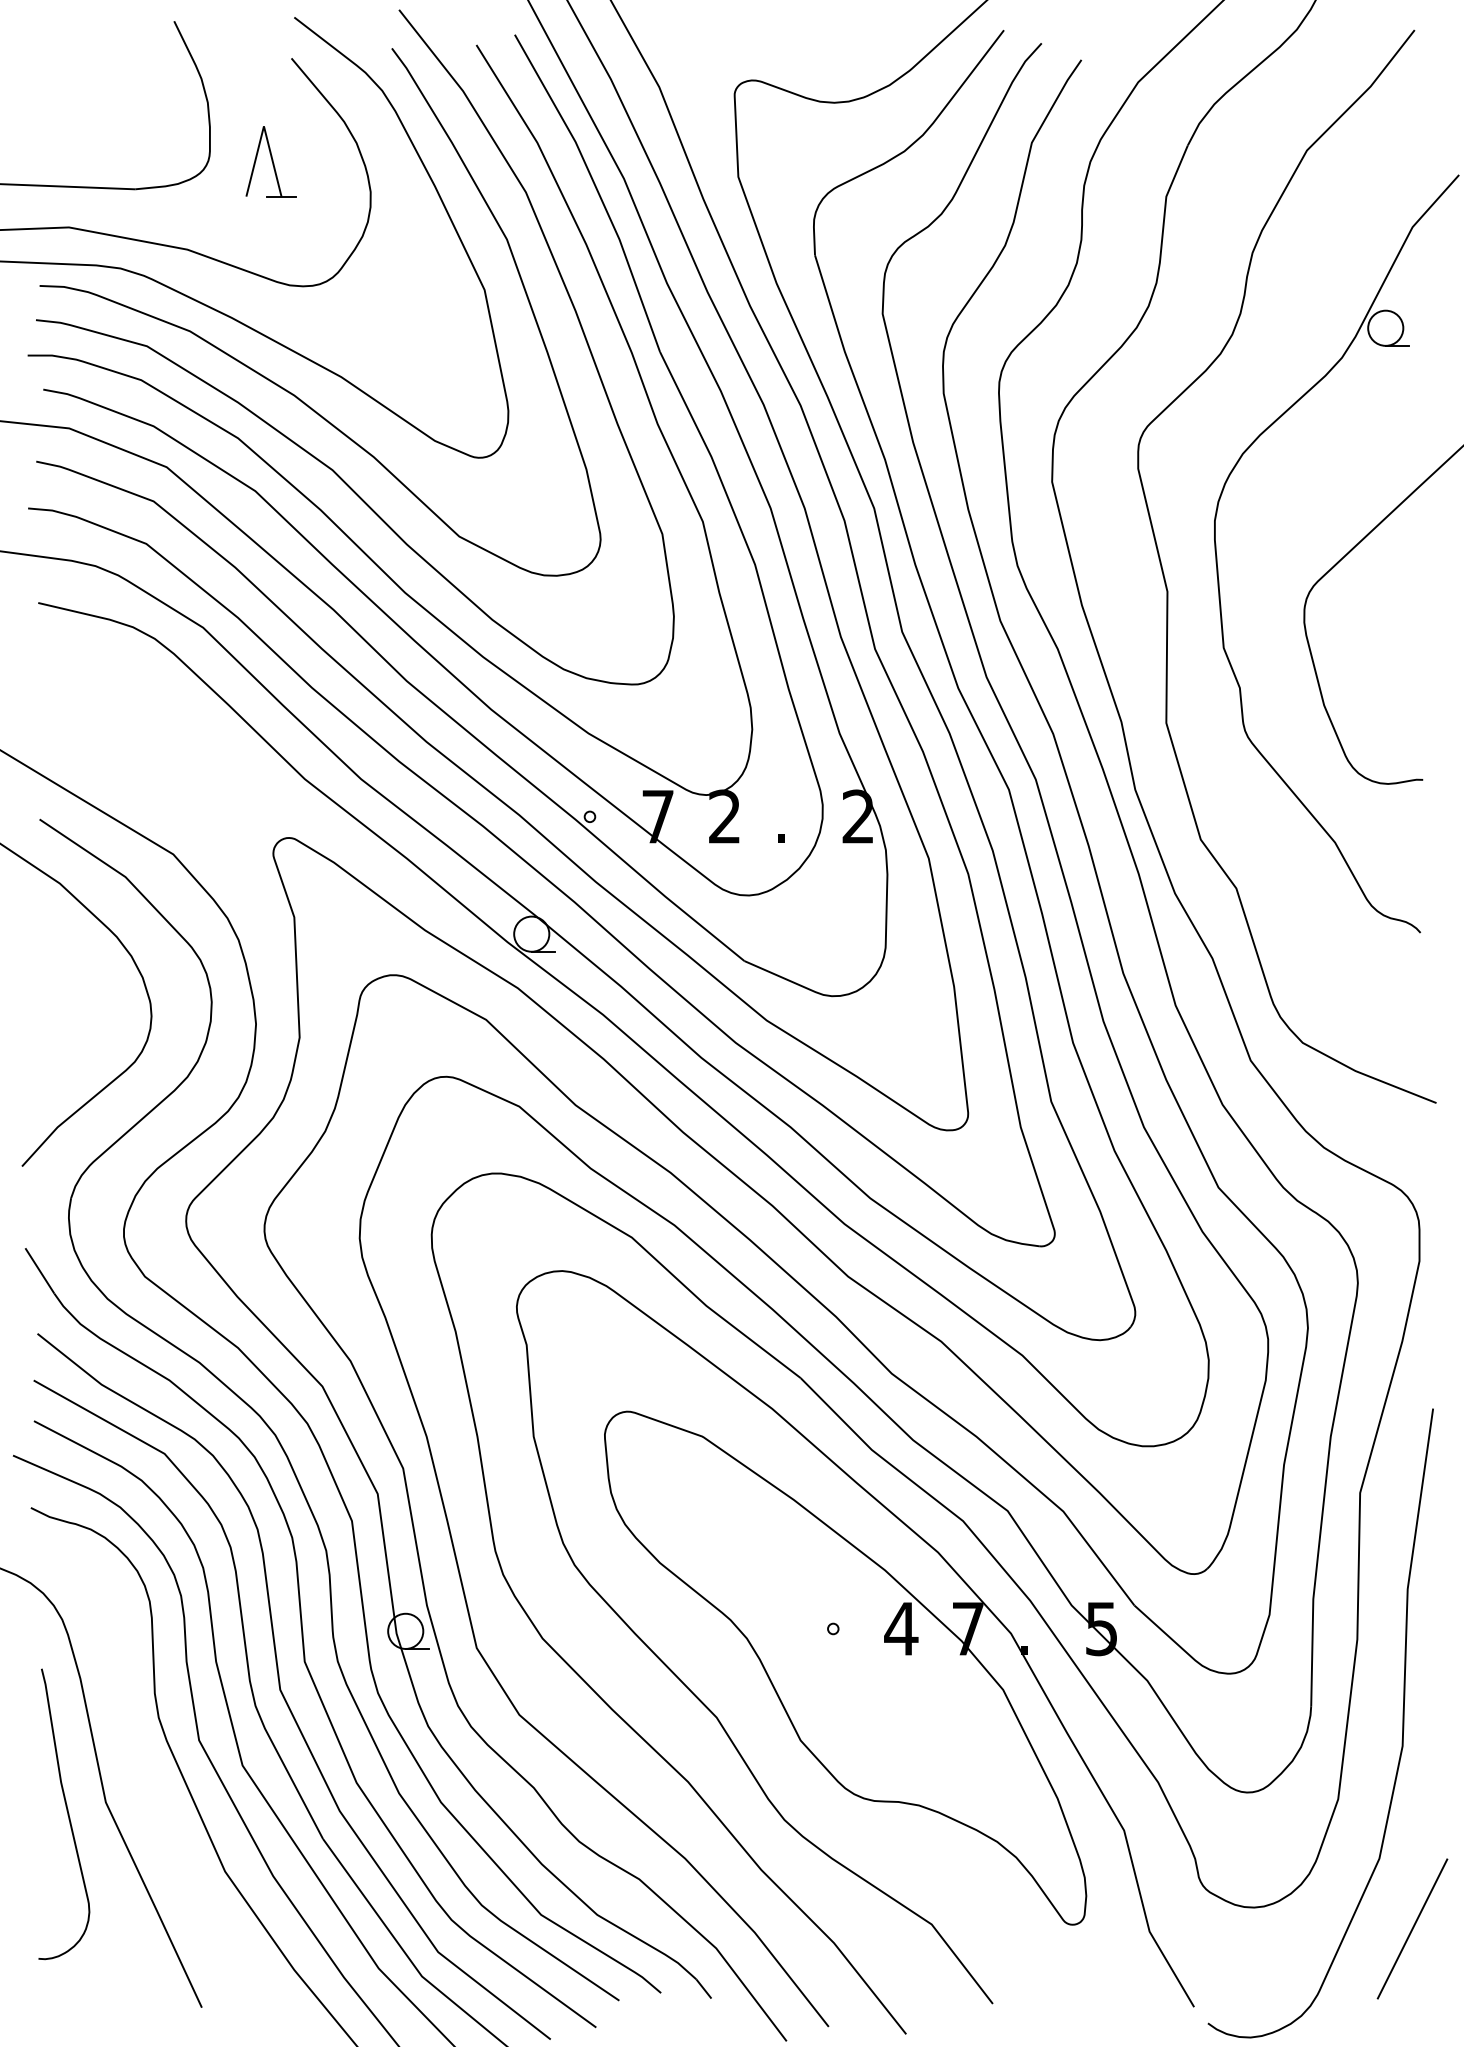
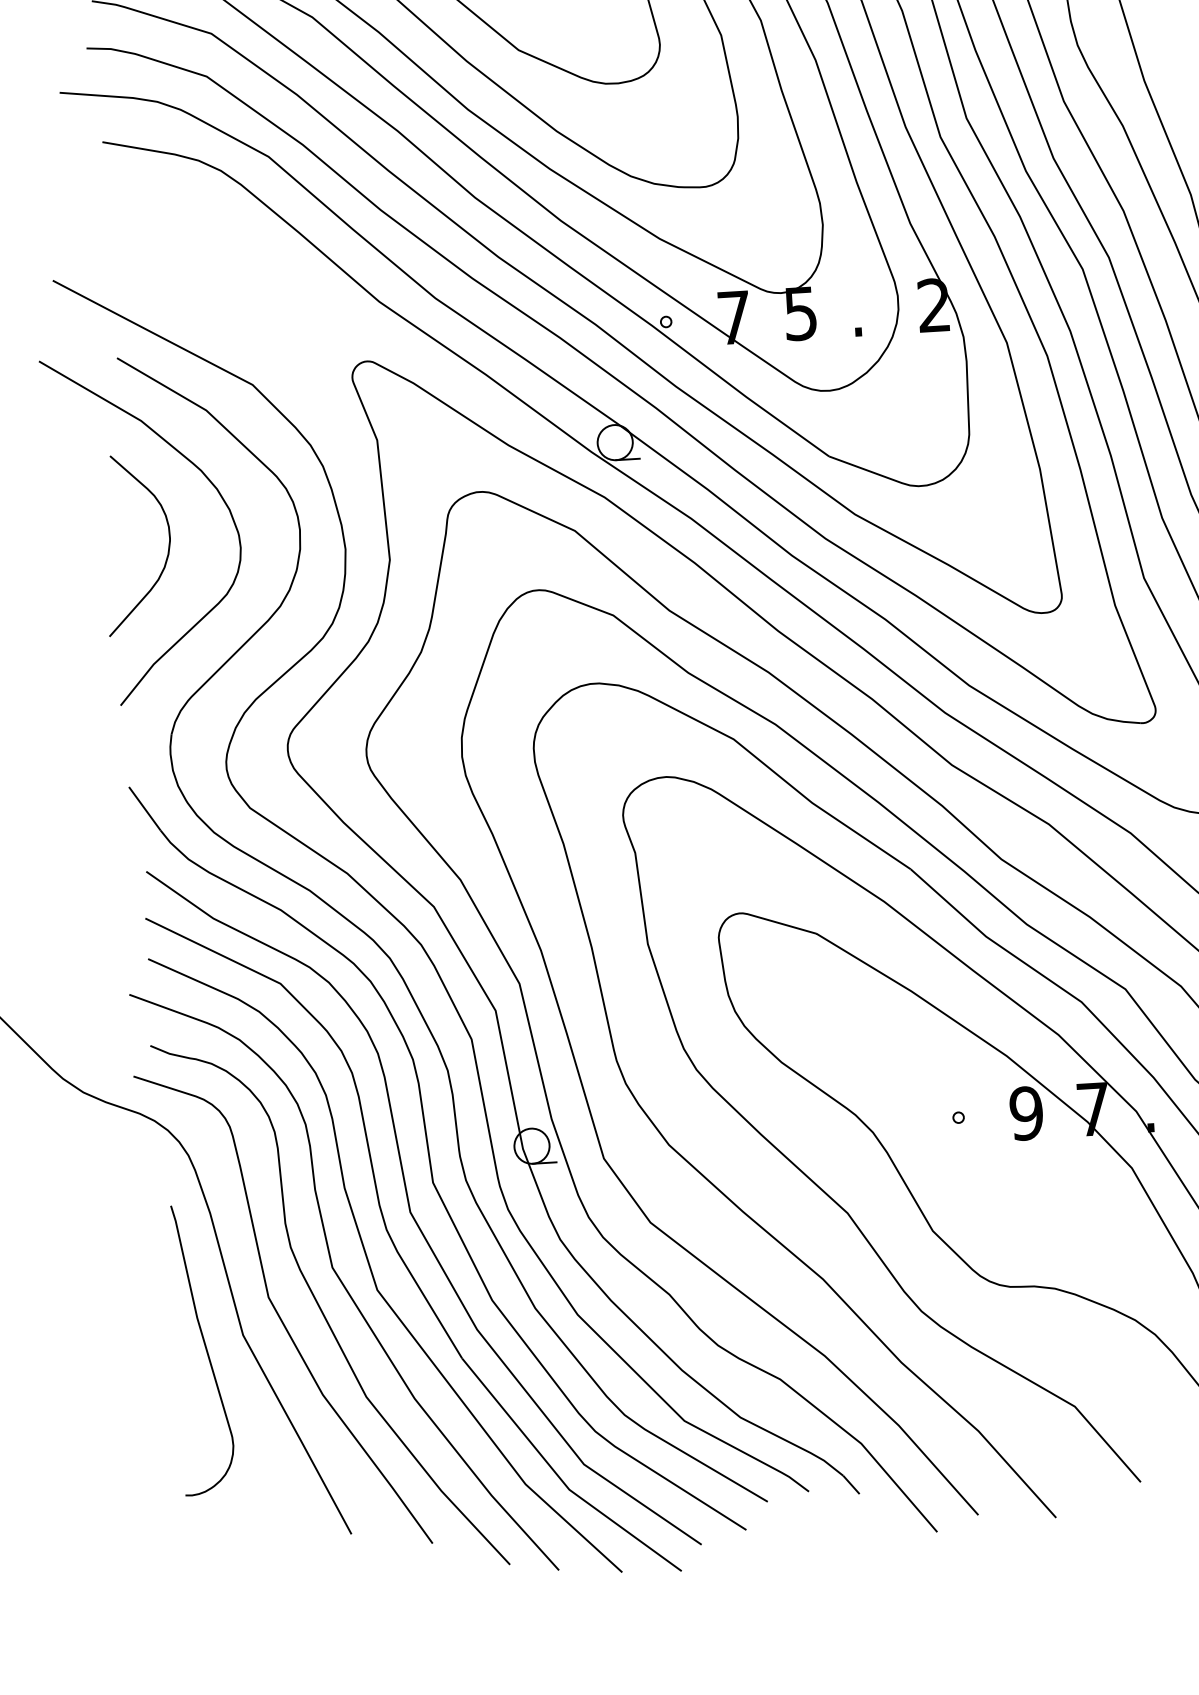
text: (724, 816) -> (800, 313), 2 -> 5
curve: (78, 1014) -> (167, 550), added
text: (901, 1628) -> (1026, 1113), 4 -> 9
curve: (142, 1782) -> (278, 1313), added

